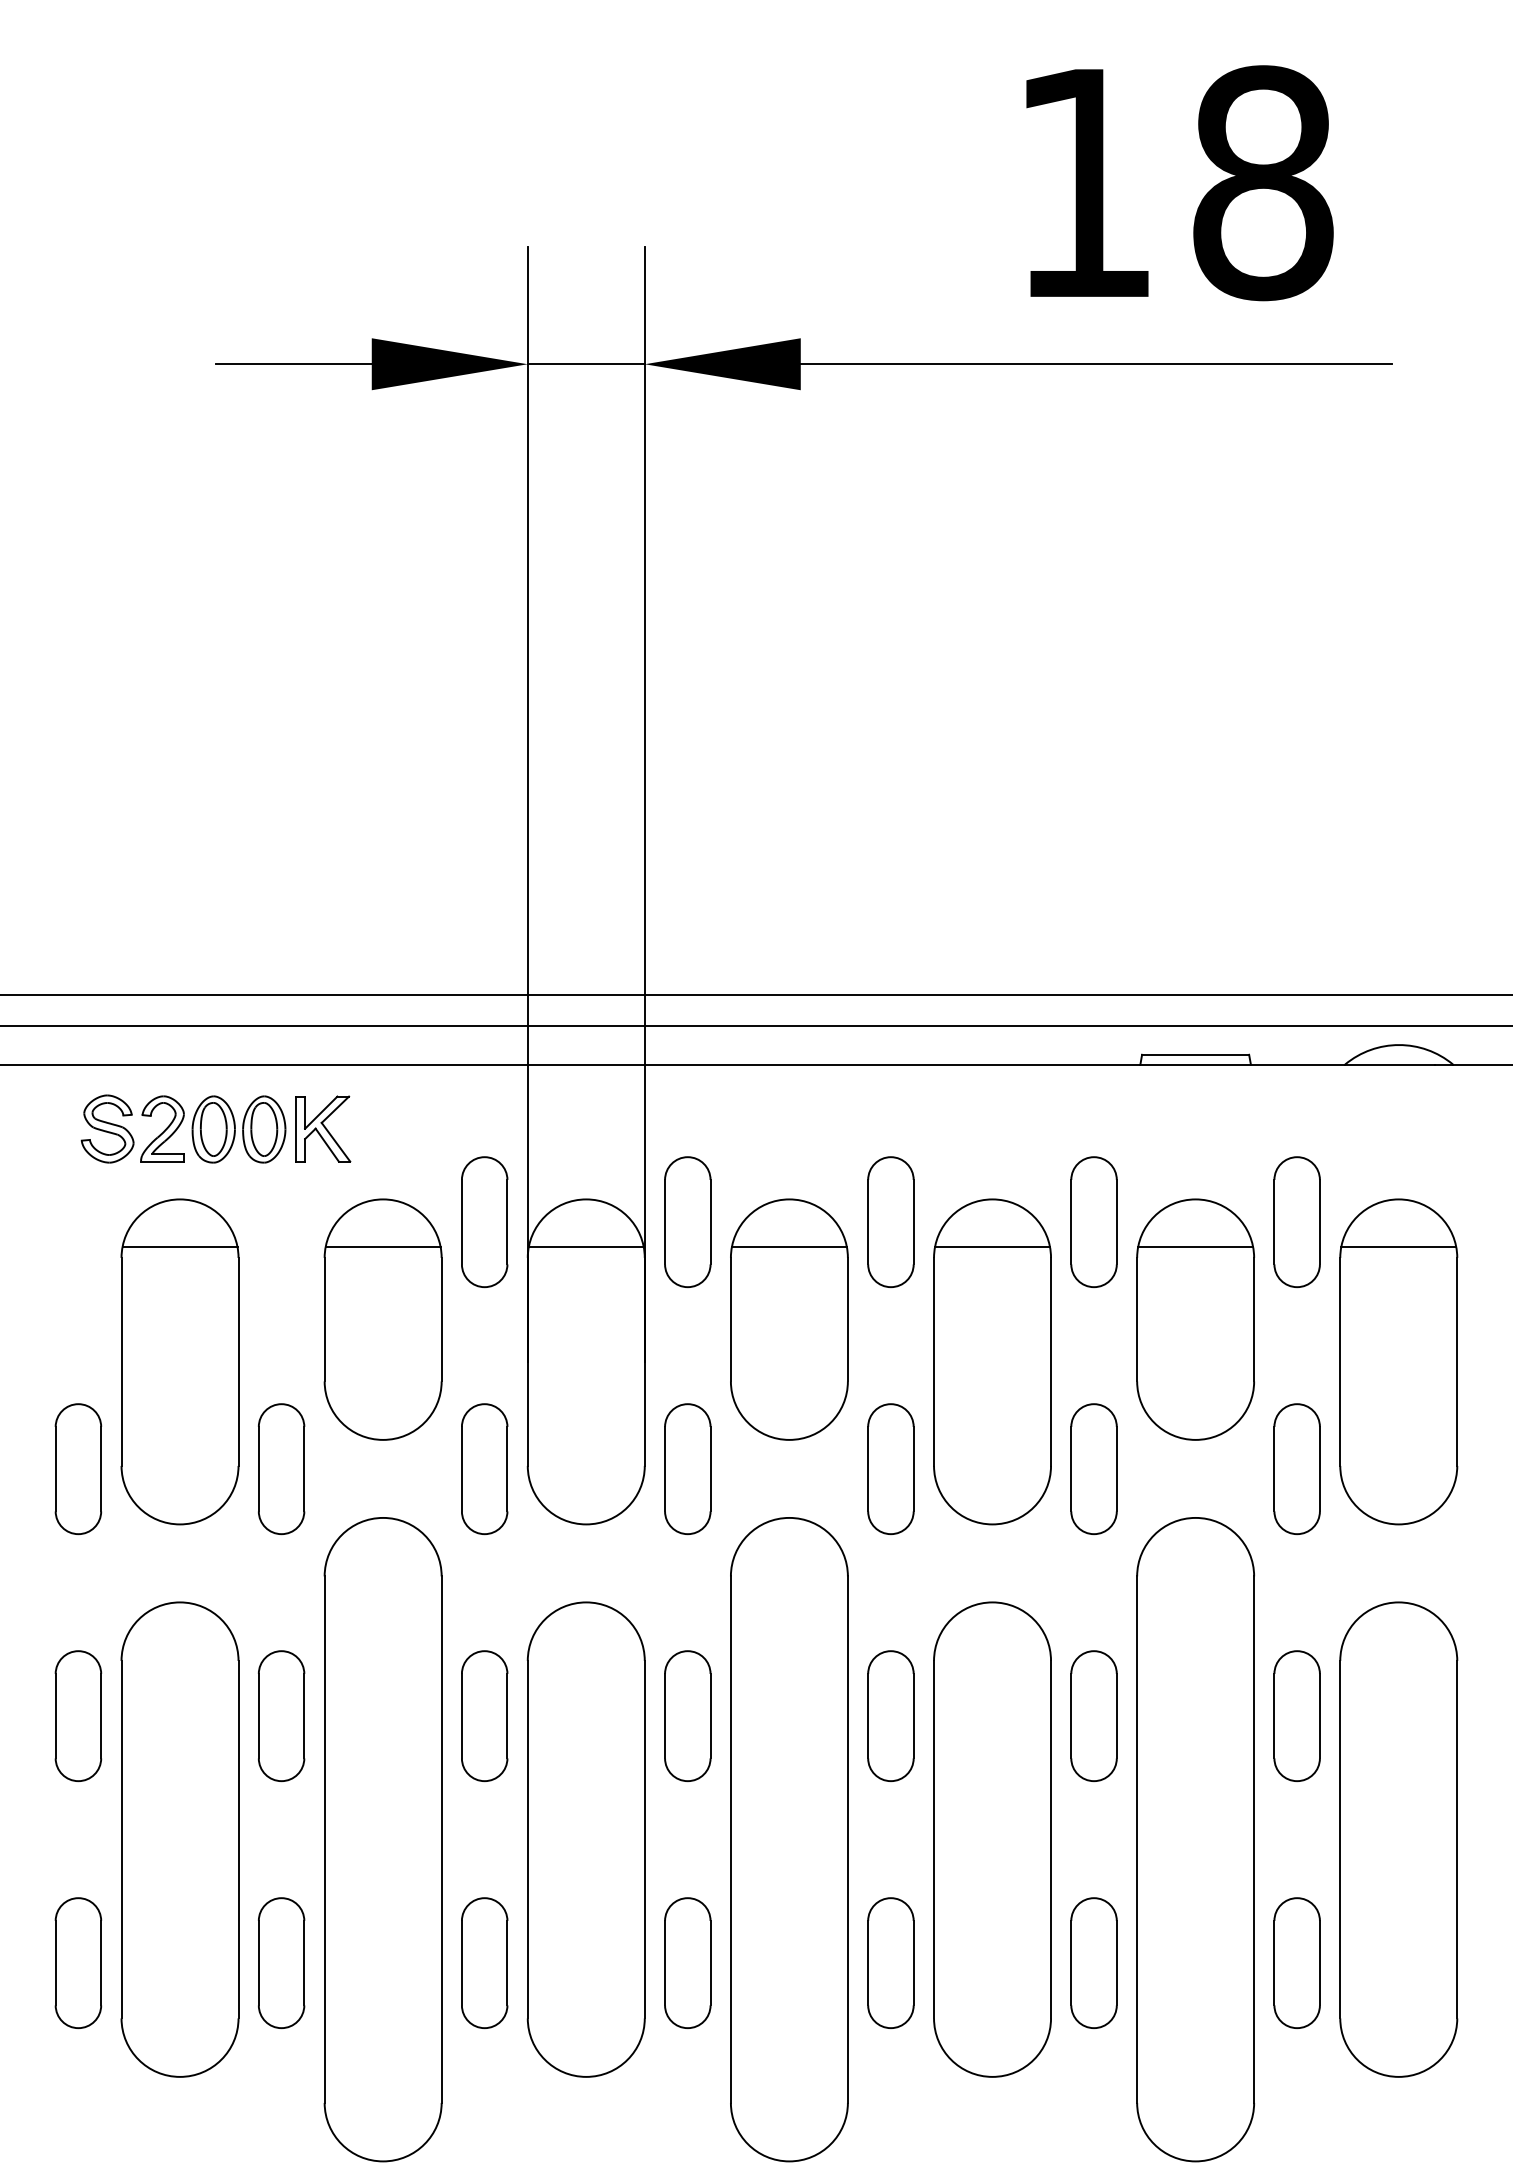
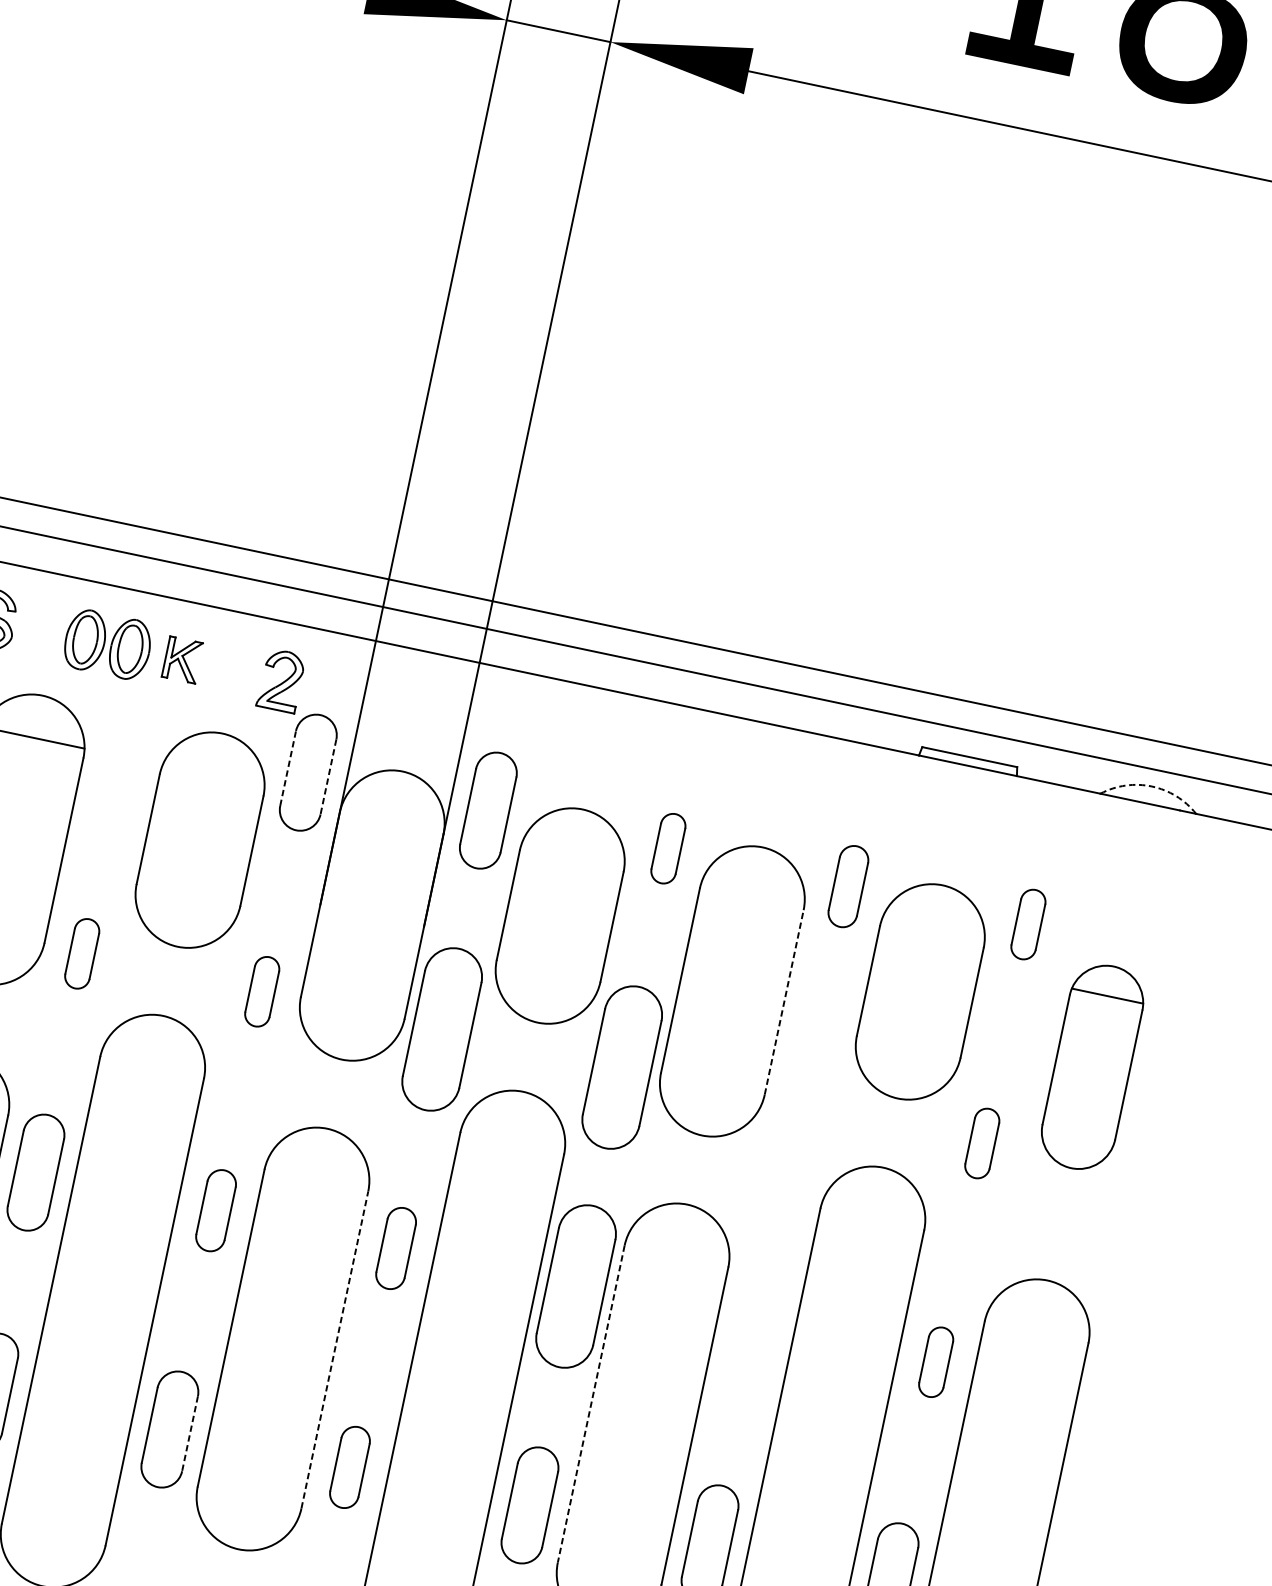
arc: (1399, 1045) -> (1152, 786), solid -> dashed
part: (162, 1128) -> (281, 680), moved
part: (323, 1128) -> (182, 659), size x0.7
line: (461, 1221) -> (287, 767), solid -> dashed
line: (507, 1222) -> (328, 777), solid -> dashed
part: (890, 1222) -> (667, 848), size x0.6
part: (1093, 1222) -> (847, 886), size x0.7
part: (1296, 1222) -> (1027, 924), size x0.6
line: (382, 1247) -> (212, 776), removed
line: (585, 1247) -> (392, 813), removed
line: (788, 1247) -> (572, 851), removed
line: (992, 1247) -> (753, 890), removed
line: (1195, 1247) -> (933, 927), removed
line: (1051, 1361) -> (784, 1002), solid -> dashed
part: (1398, 1361) -> (1092, 1066), size x0.7
part: (890, 1468) -> (622, 1066), size x1.4
part: (1093, 1468) -> (801, 1104), removed
part: (281, 1469) -> (81, 953), size x0.6
part: (484, 1469) -> (261, 991), size x0.6
part: (687, 1469) -> (441, 1029), size x1.4
part: (1296, 1469) -> (981, 1143), size x0.6
part: (687, 1715) -> (395, 1247), size x0.7
part: (890, 1715) -> (575, 1285), size x1.4
part: (1093, 1715) -> (755, 1323), removed
part: (1296, 1715) -> (935, 1361), size x0.6
part: (484, 1716) -> (215, 1210), size x0.7
line: (644, 1839) -> (334, 1349), solid -> dashed
line: (934, 1839) -> (591, 1403), solid -> dashed
part: (687, 1962) -> (349, 1466), size x0.7
line: (507, 1963) -> (190, 1434), solid -> dashed

